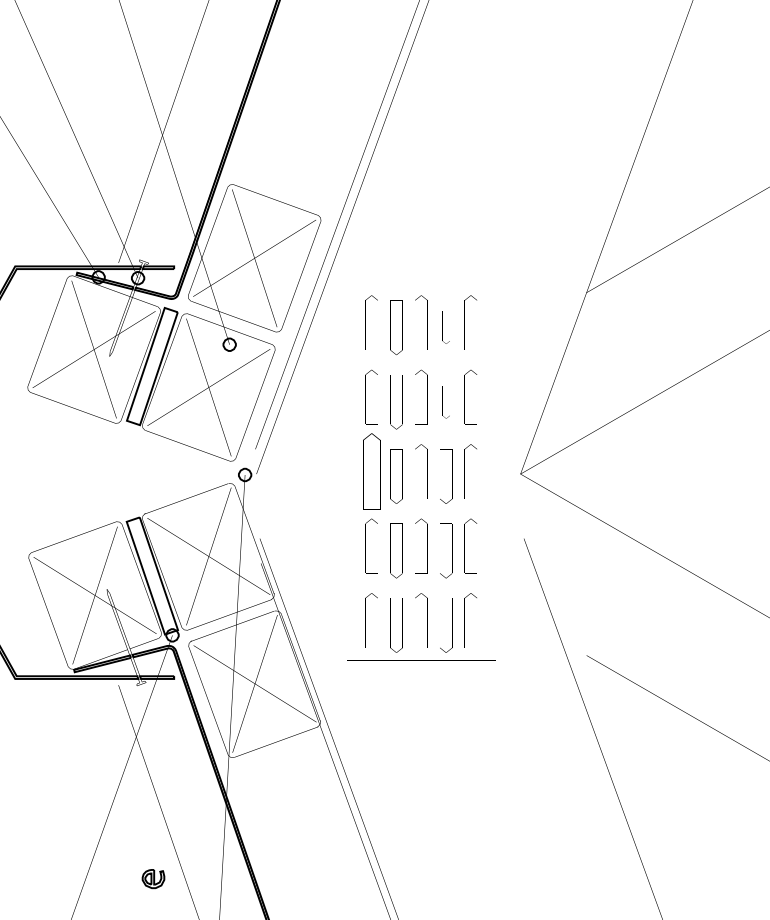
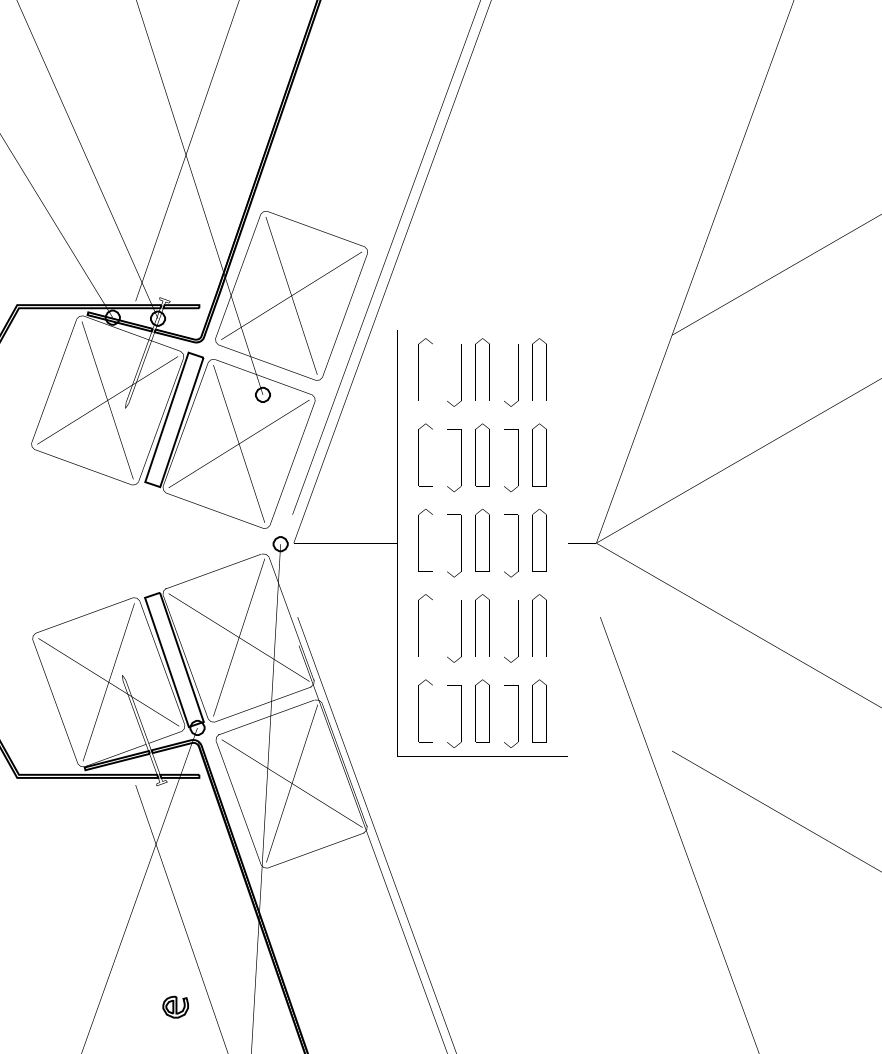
part: (446, 327) -> (511, 375), size x1.67
part: (446, 402) -> (511, 461), size x1.67
part: (371, 471) -> (425, 540), size x0.71

